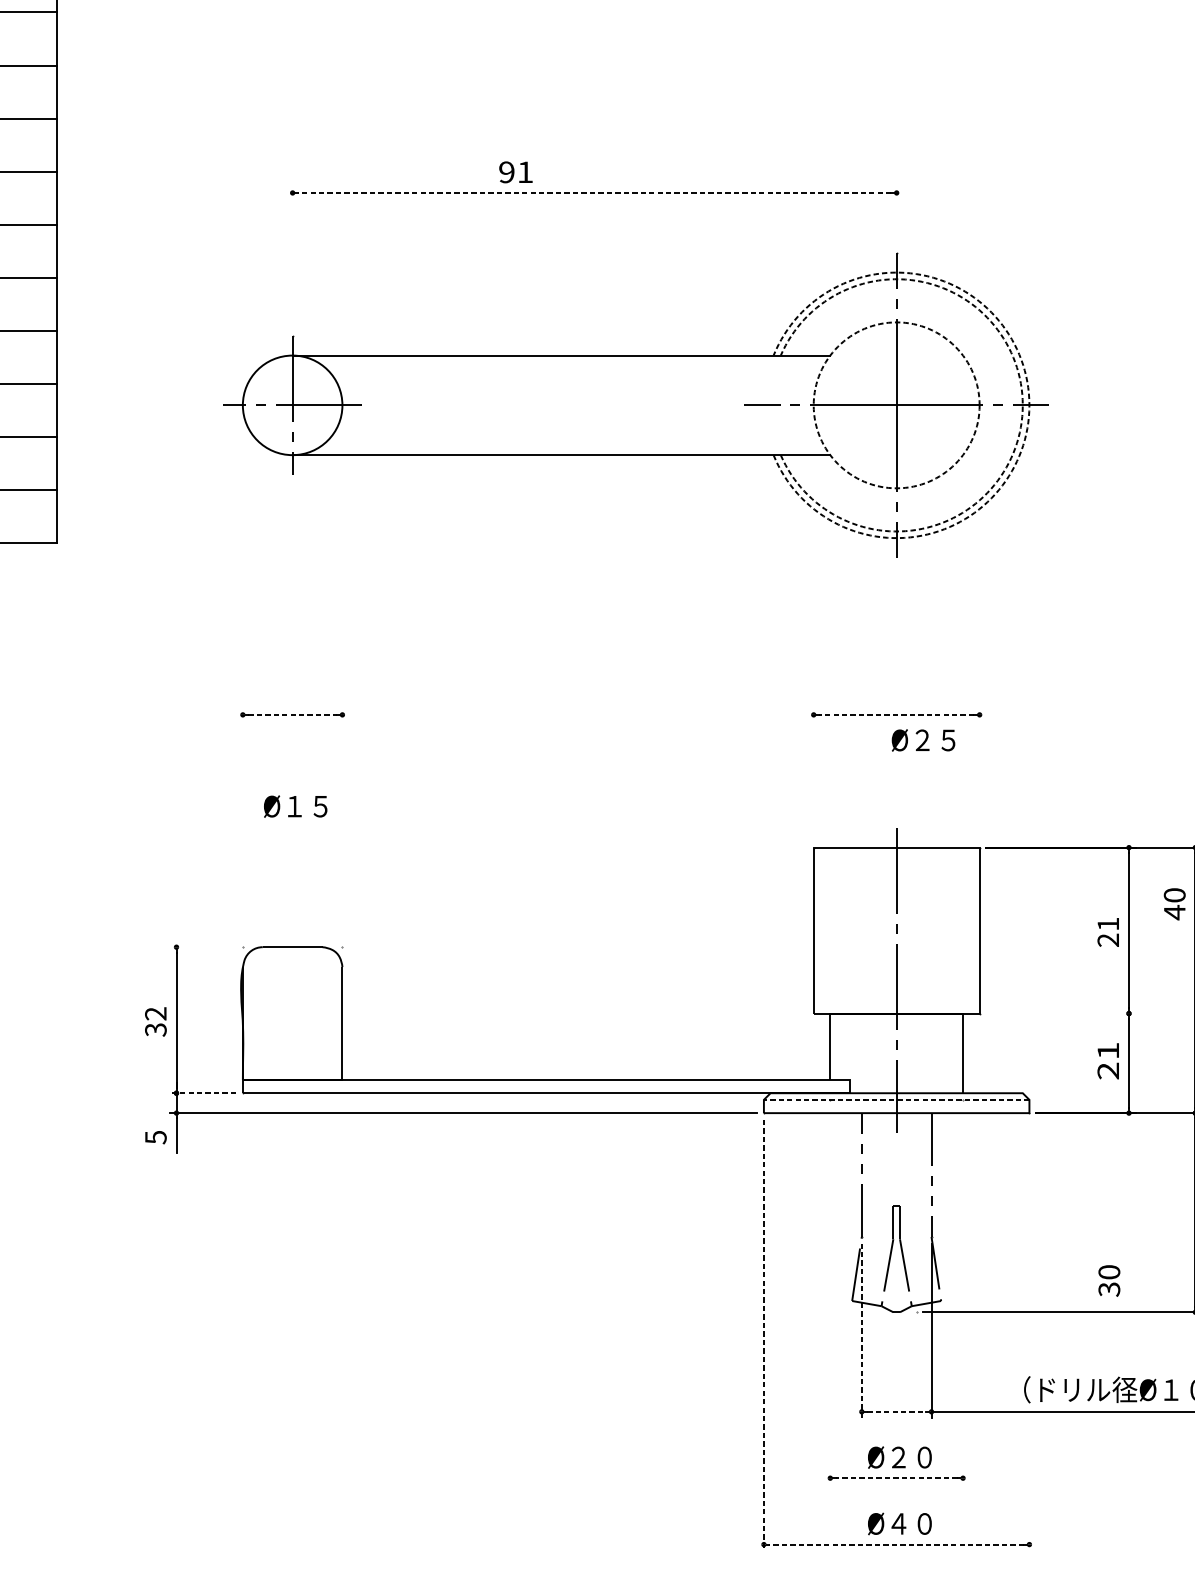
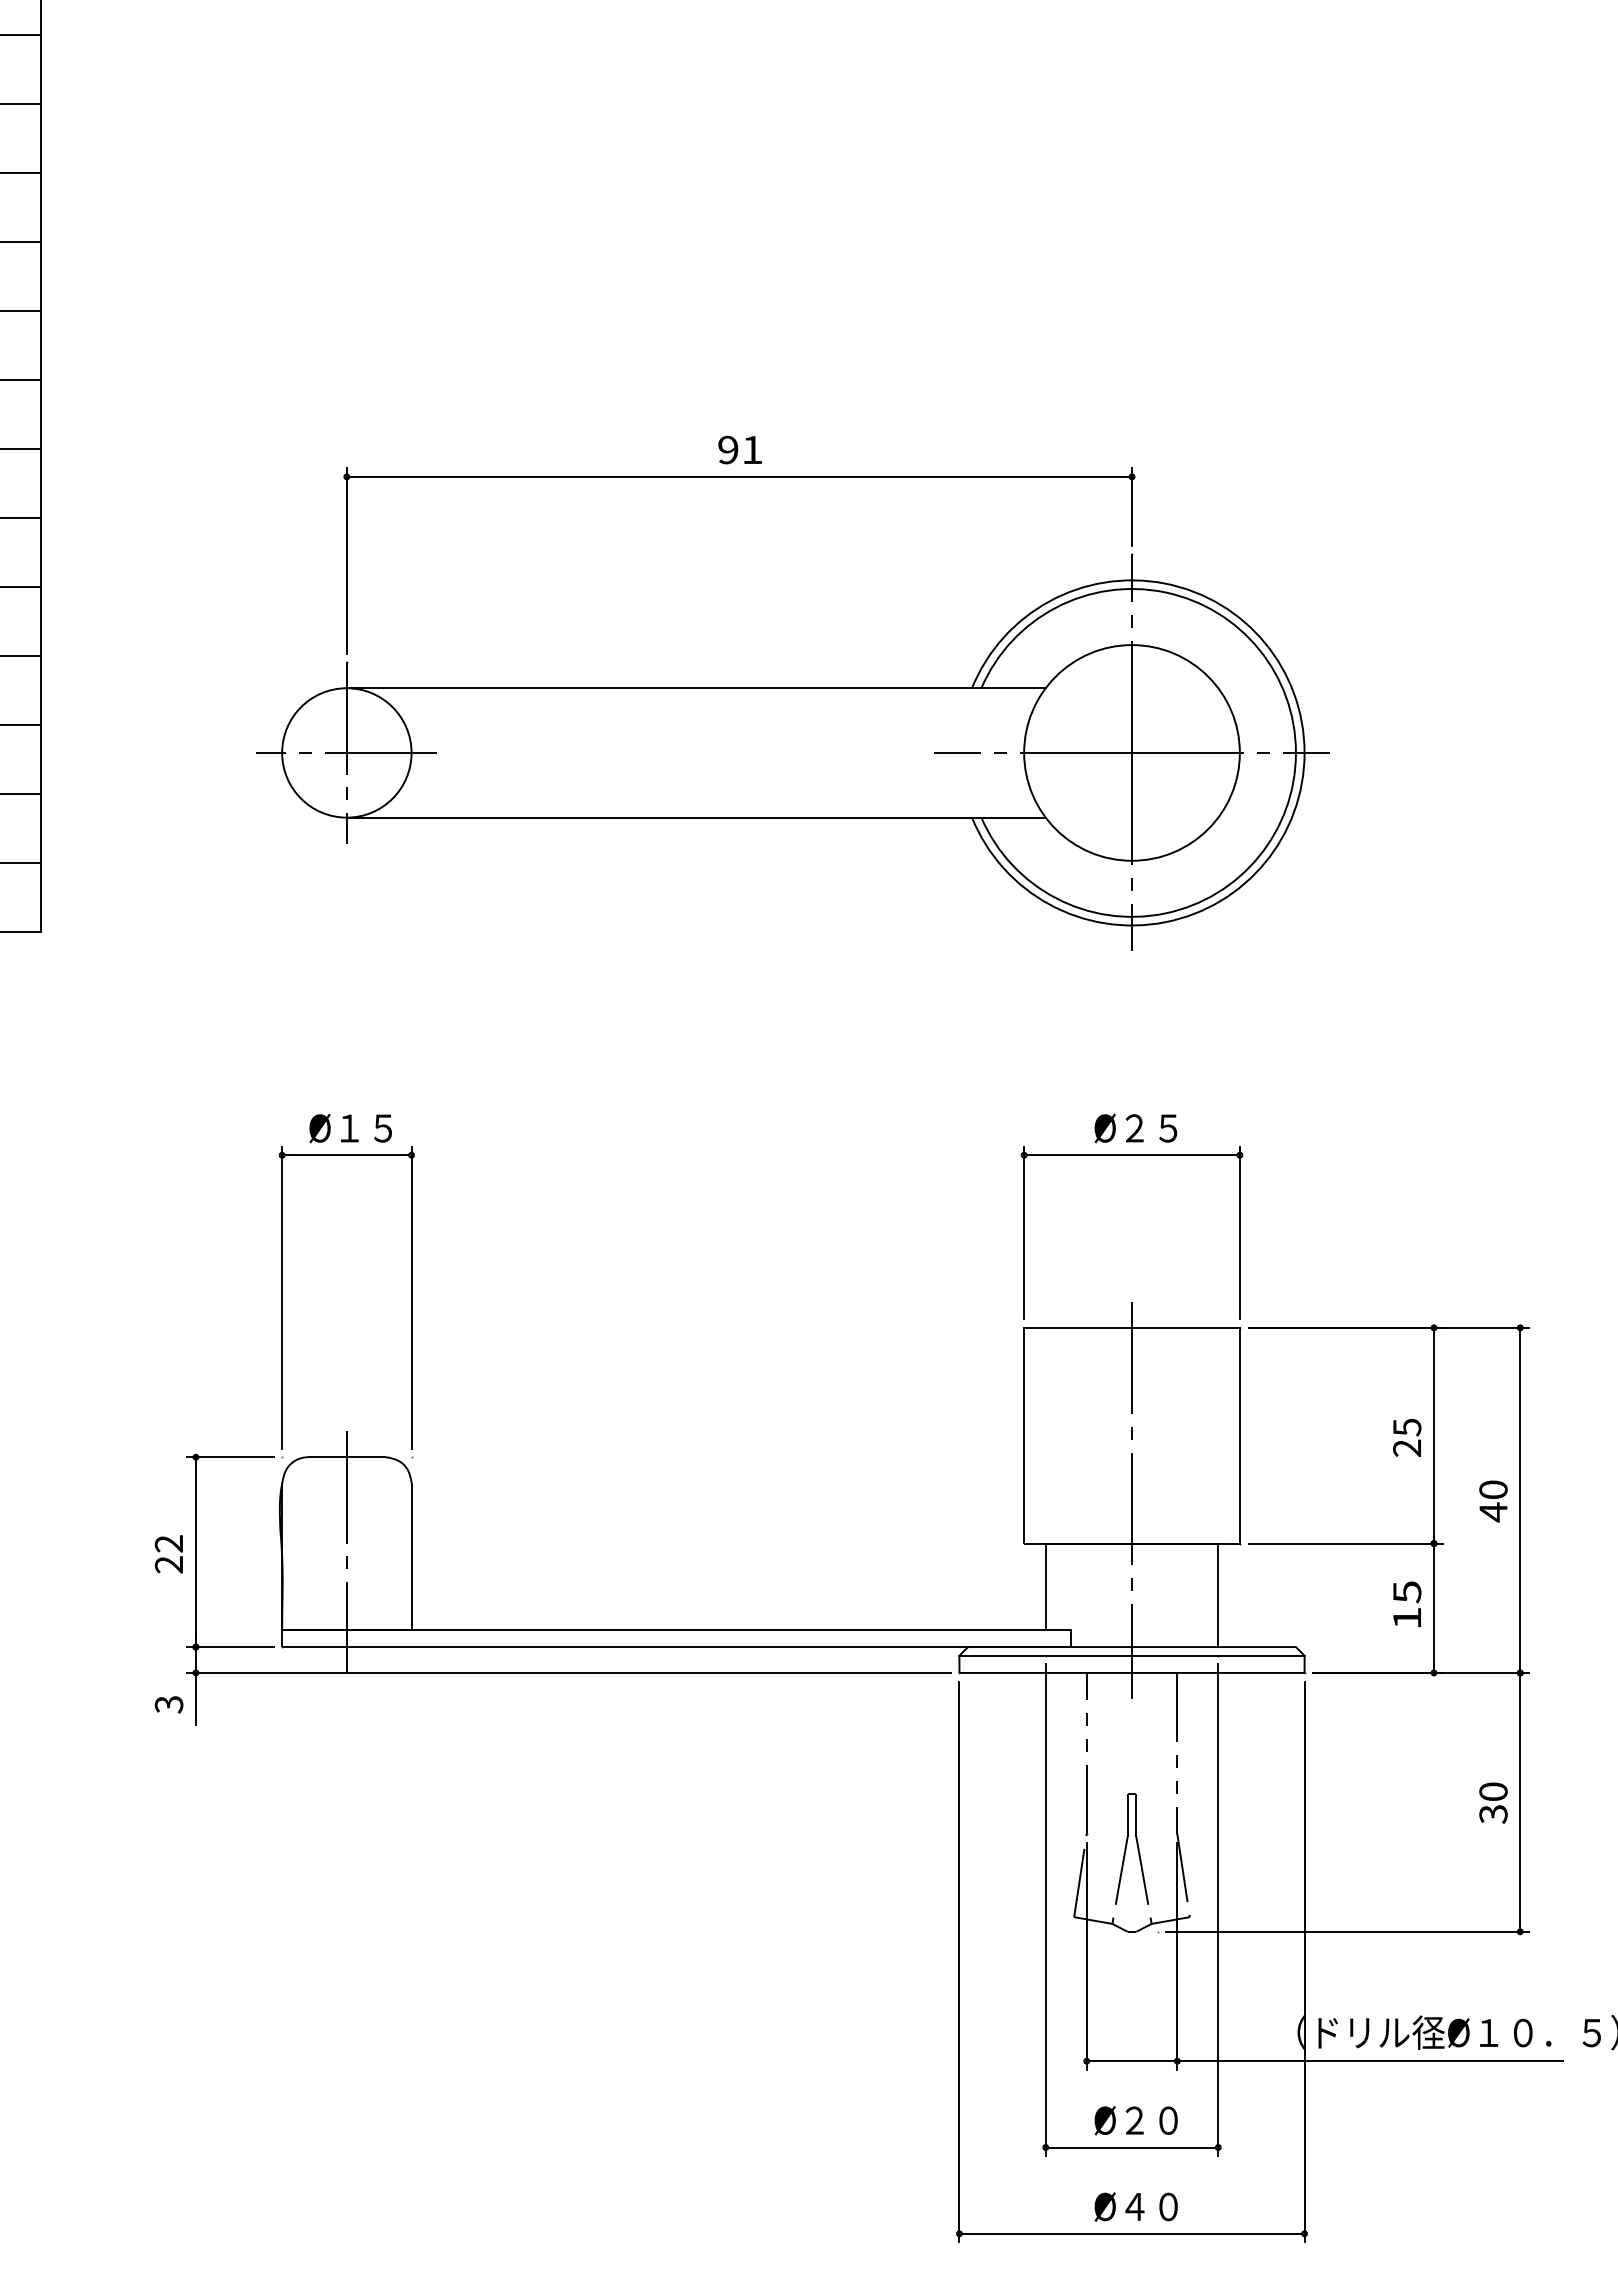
text: (515, 171) -> (739, 449), moved
line: (594, 192) -> (739, 476), dashed -> solid
line: (897, 215) -> (1132, 506), added
line: (292, 257) -> (346, 560), added
circle: (896, 405) -> (1131, 752), dashed -> solid
arc: (1022, 405) -> (1295, 752), dashed -> solid
arc: (1029, 405) -> (1304, 752), dashed -> solid
line: (292, 715) -> (346, 1155), dashed -> solid
line: (897, 715) -> (1132, 1155), dashed -> solid
text: (923, 740) -> (1135, 1128), moved
line: (813, 774) -> (1024, 1232), added
line: (979, 774) -> (1239, 1232), added
text: (295, 806) -> (350, 1128), moved
line: (243, 824) -> (282, 1297), added
line: (342, 824) -> (411, 1297), added
text: (1174, 904) -> (1493, 1501), moved
text: (1108, 924) -> (1407, 1427), 21 -> 25
line: (203, 947) -> (230, 1457), added
line: (1060, 1013) -> (1345, 1543), added
line: (292, 1019) -> (346, 1551), added
text: (156, 1029) -> (169, 1564), 32 -> 22
text: (1108, 1061) -> (1407, 1605), 21 -> 15
line: (202, 1093) -> (229, 1647), dashed -> solid
line: (897, 1099) -> (1132, 1655), dashed -> solid
text: (155, 1137) -> (168, 1704), 5 -> 3
text: (1109, 1280) -> (1493, 1802), moved
line: (830, 1295) -> (1045, 1910), added
line: (963, 1295) -> (1218, 1910), added
line: (861, 1331) -> (1086, 1956), dashed -> solid
line: (763, 1335) -> (959, 1962), dashed -> solid
line: (1029, 1335) -> (1304, 1961), added
line: (897, 1412) -> (1132, 2061), dashed -> solid
line: (896, 1478) -> (1131, 2147), dashed -> solid
line: (897, 1544) -> (1132, 2233), dashed -> solid

